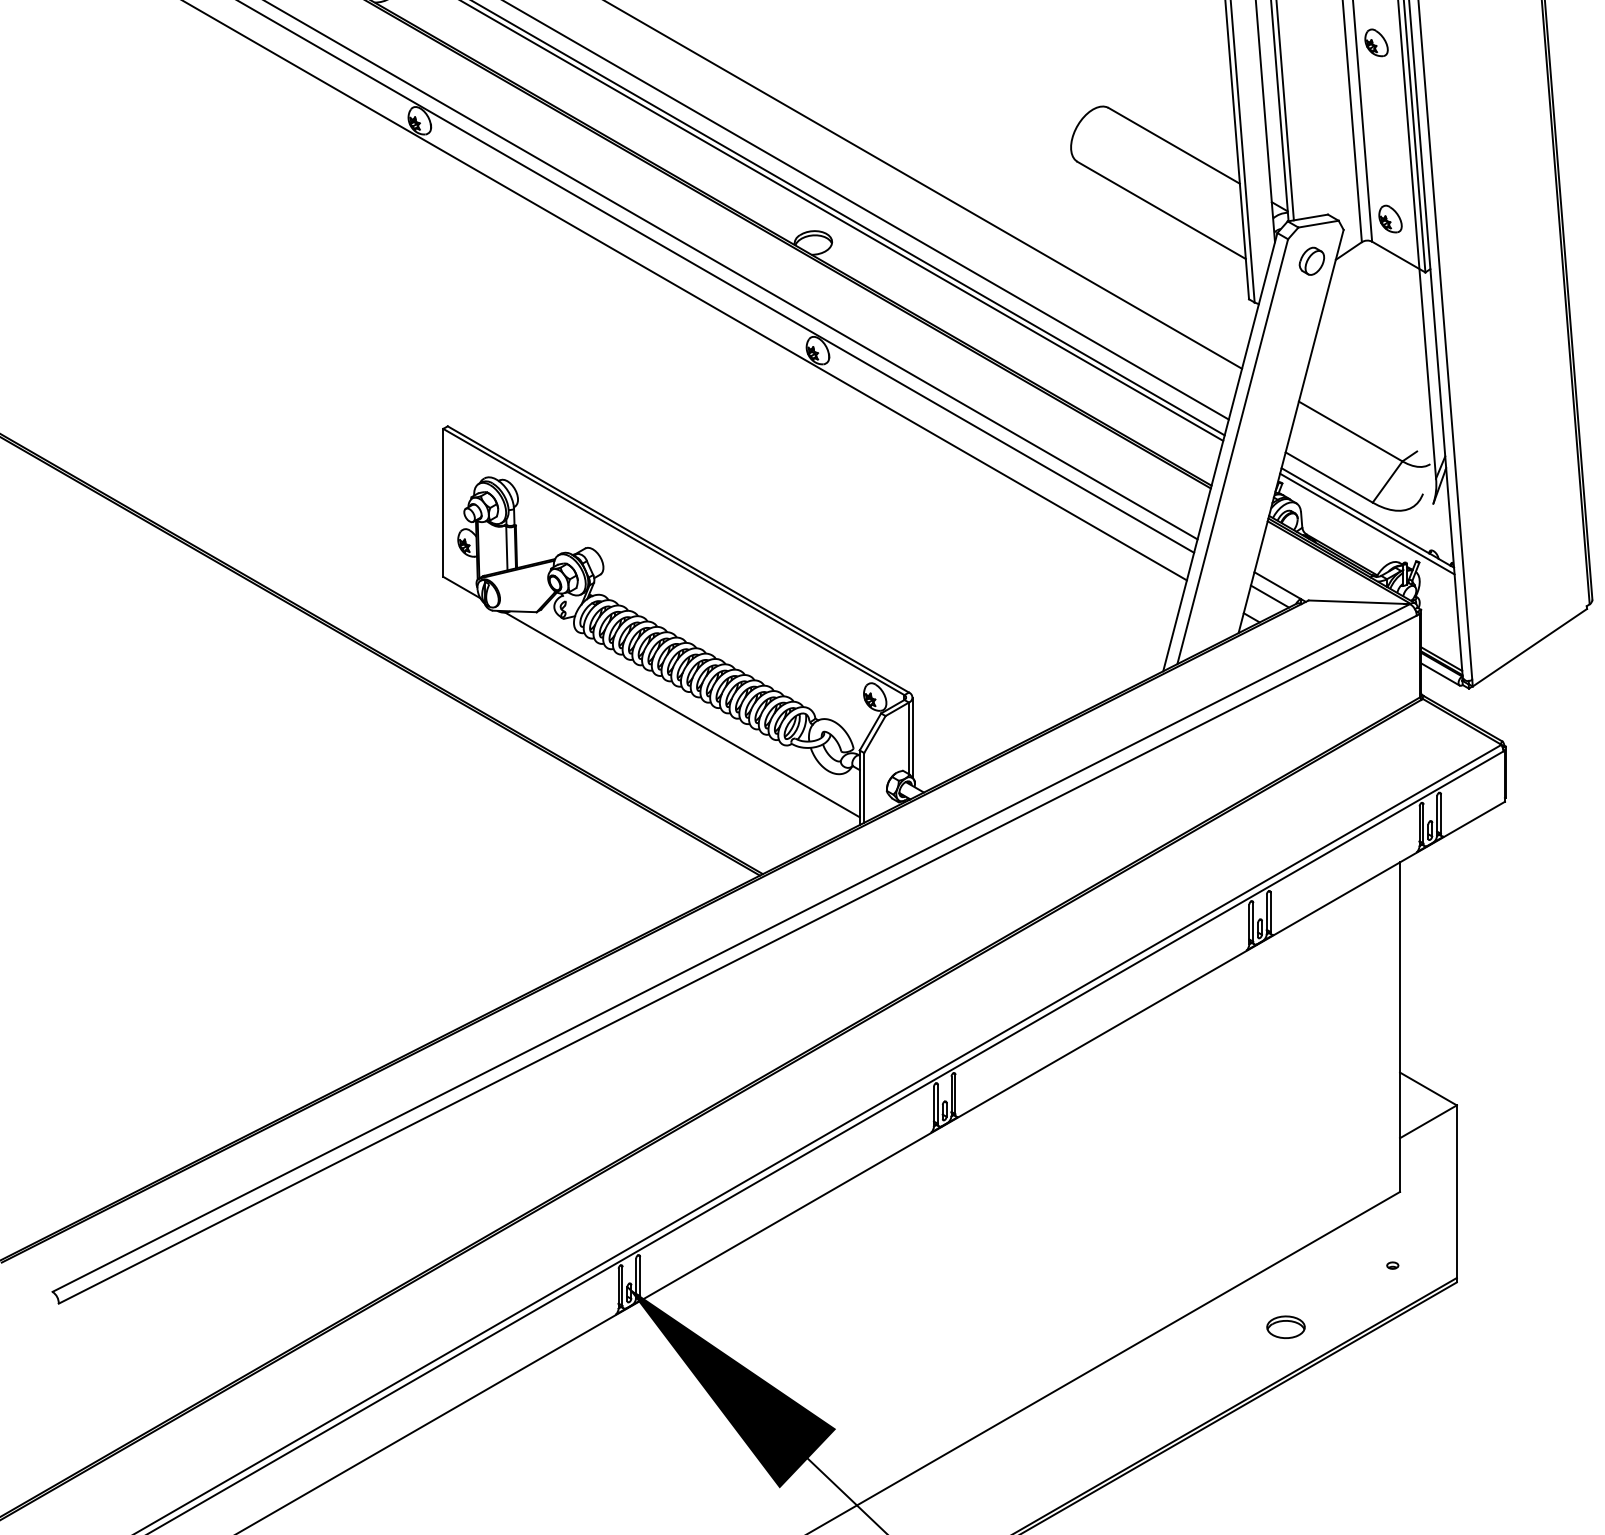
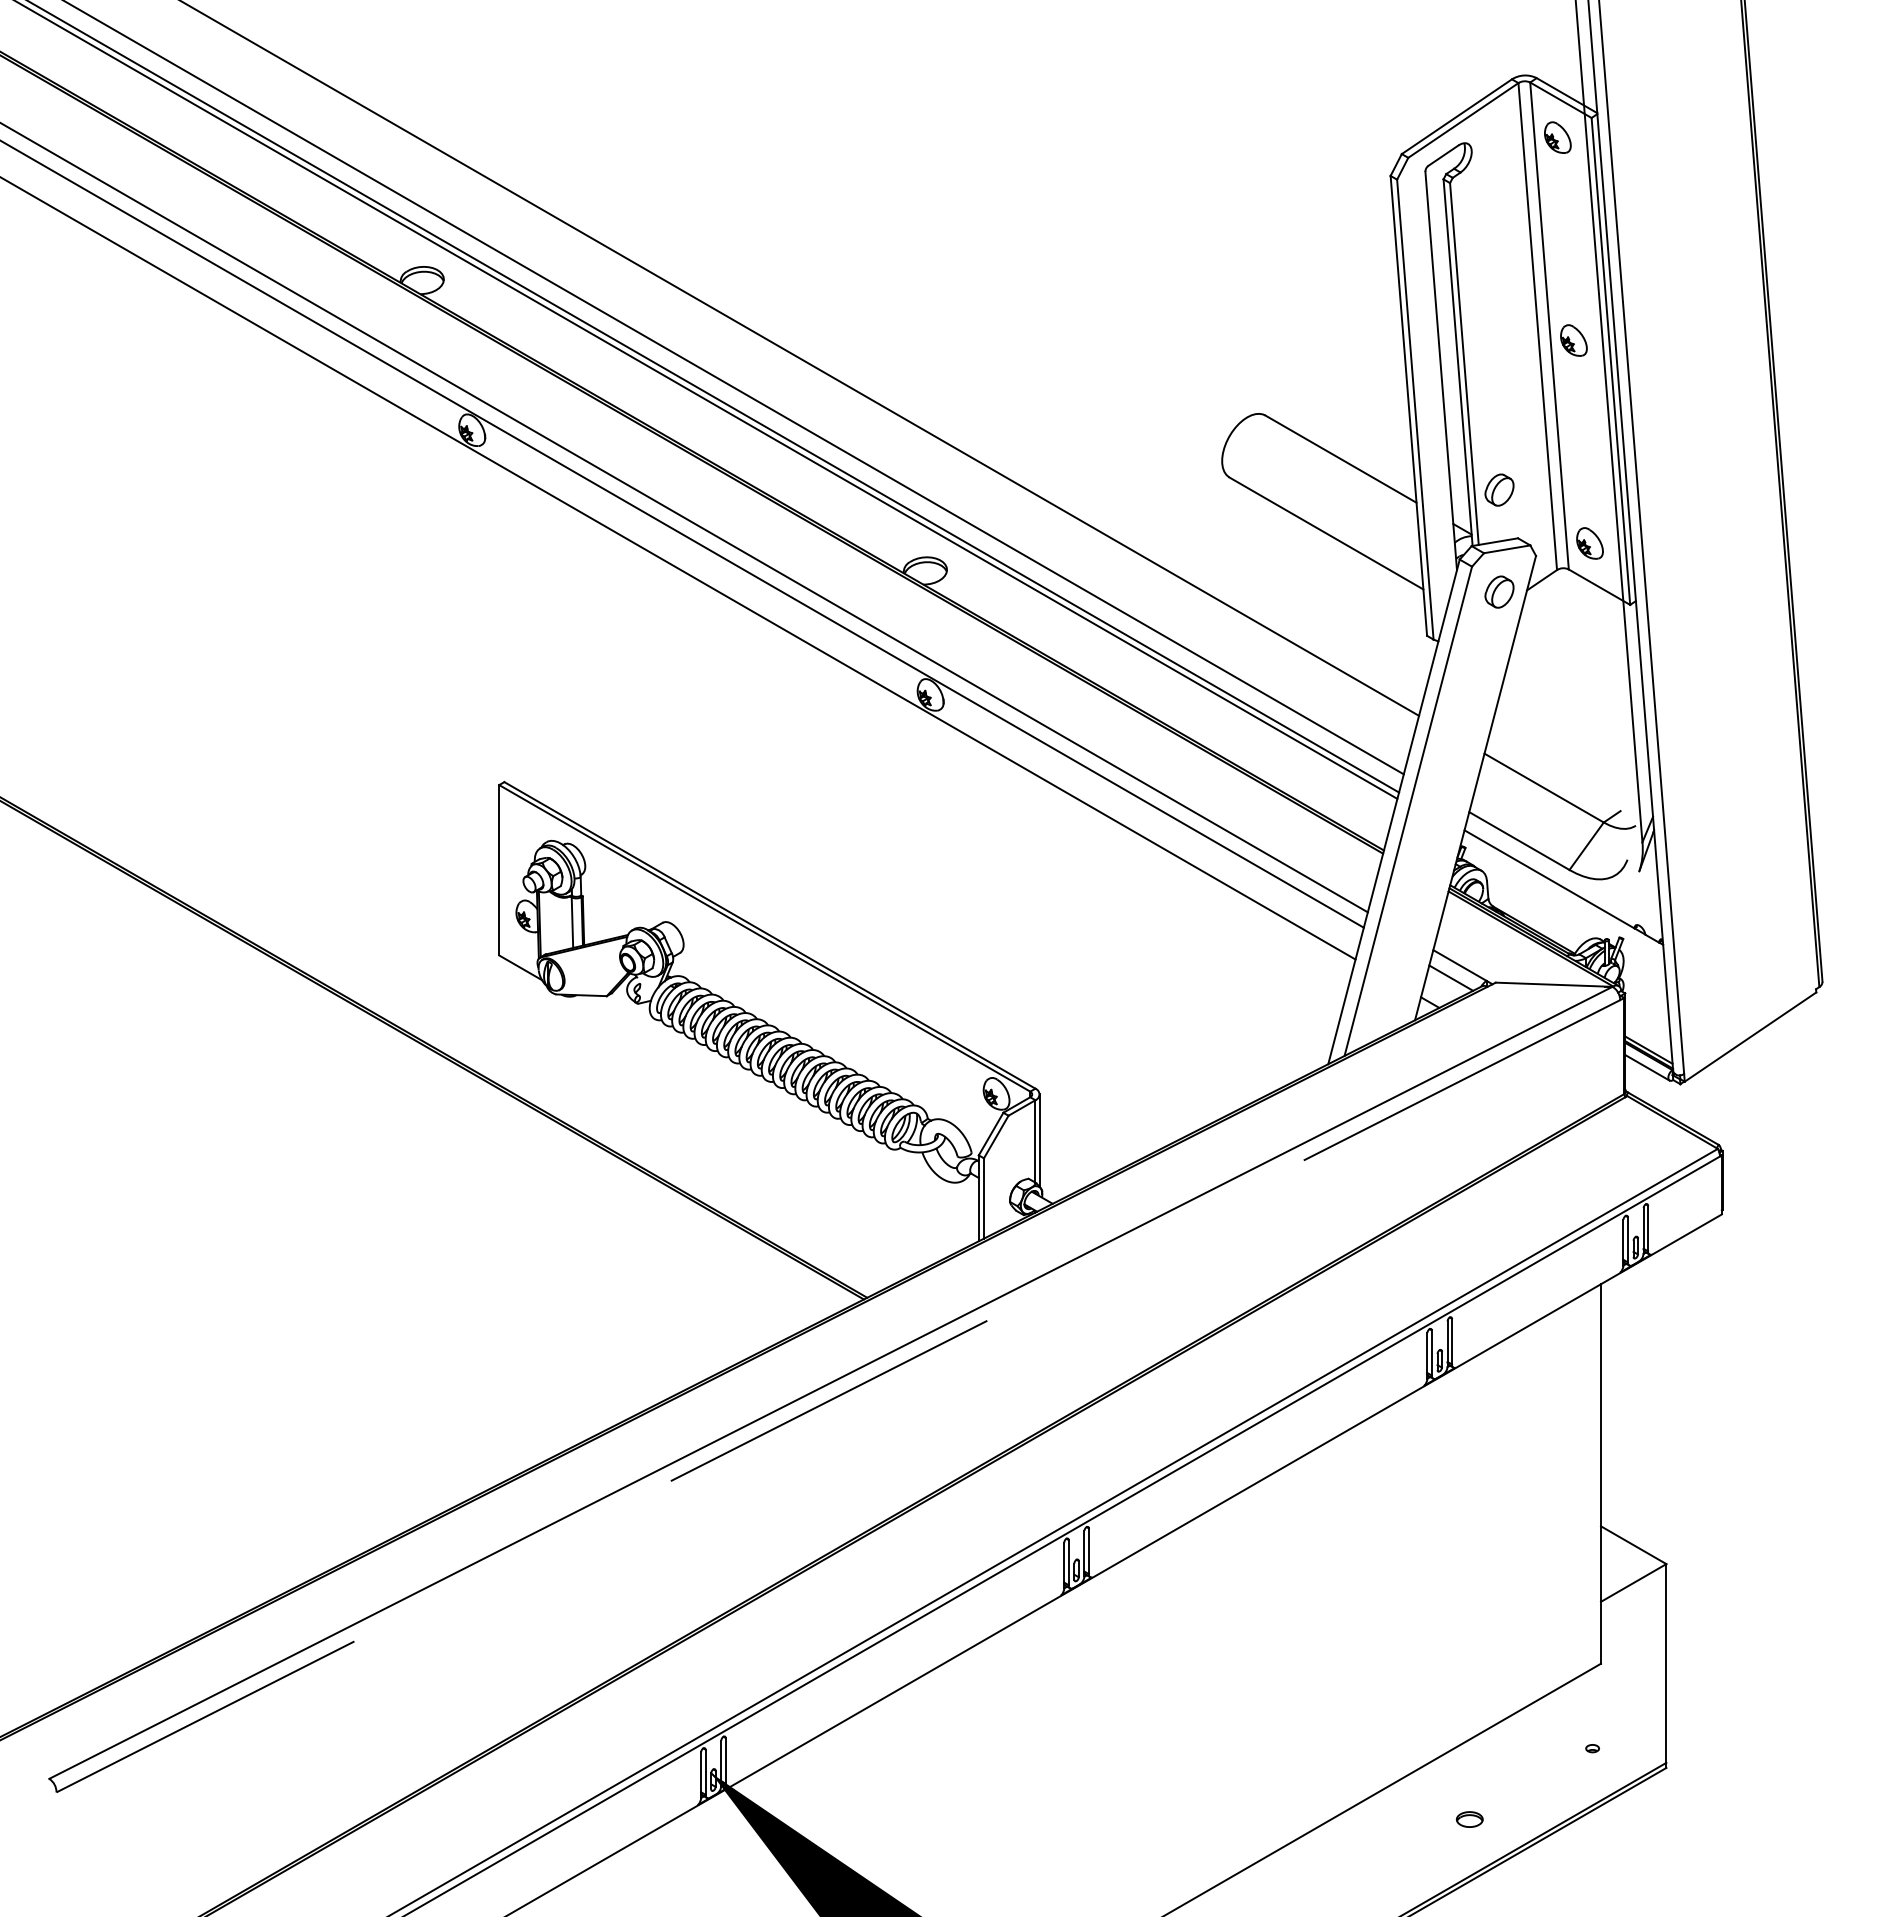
part: (1311, 172) -> (1499, 489), added
line: (1366, 523) -> (1562, 894), removed
line: (682, 714) -> (774, 1114), removed
line: (737, 959) -> (837, 1396), solid -> dashed
part: (1285, 1327) -> (1469, 1819), size x0.6

